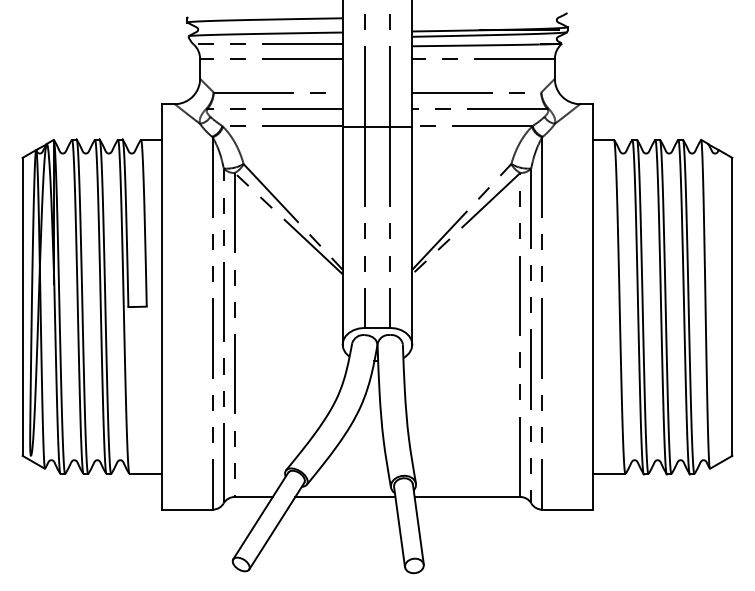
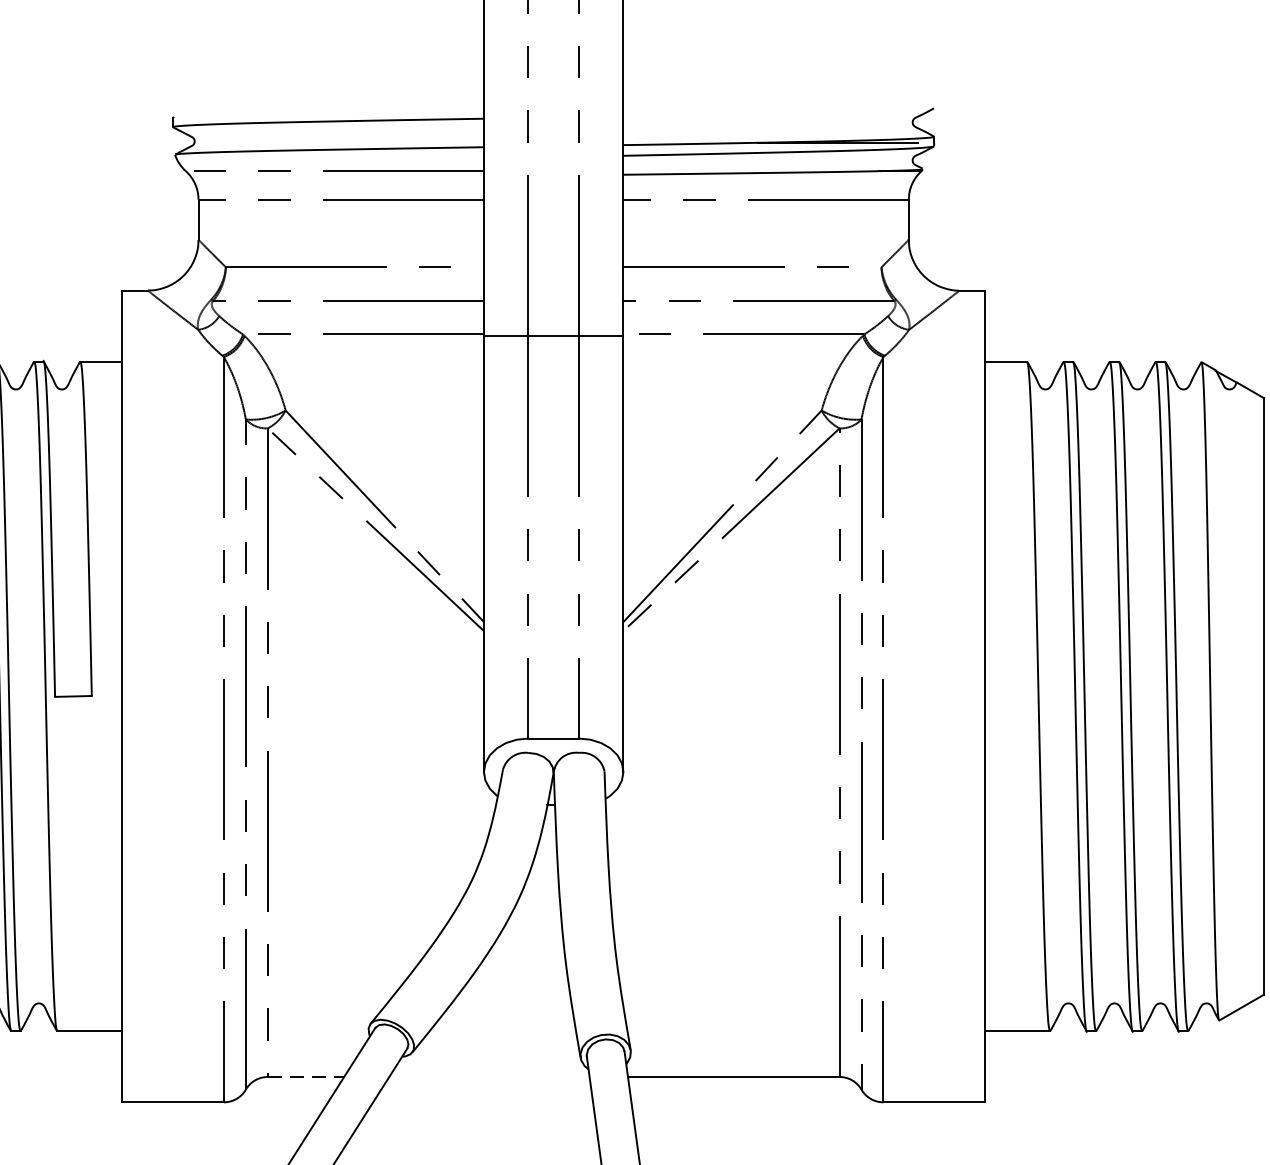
line: (254, 496) -> (307, 1076), solid -> dashed
line: (345, 496) -> (489, 1076), removed

